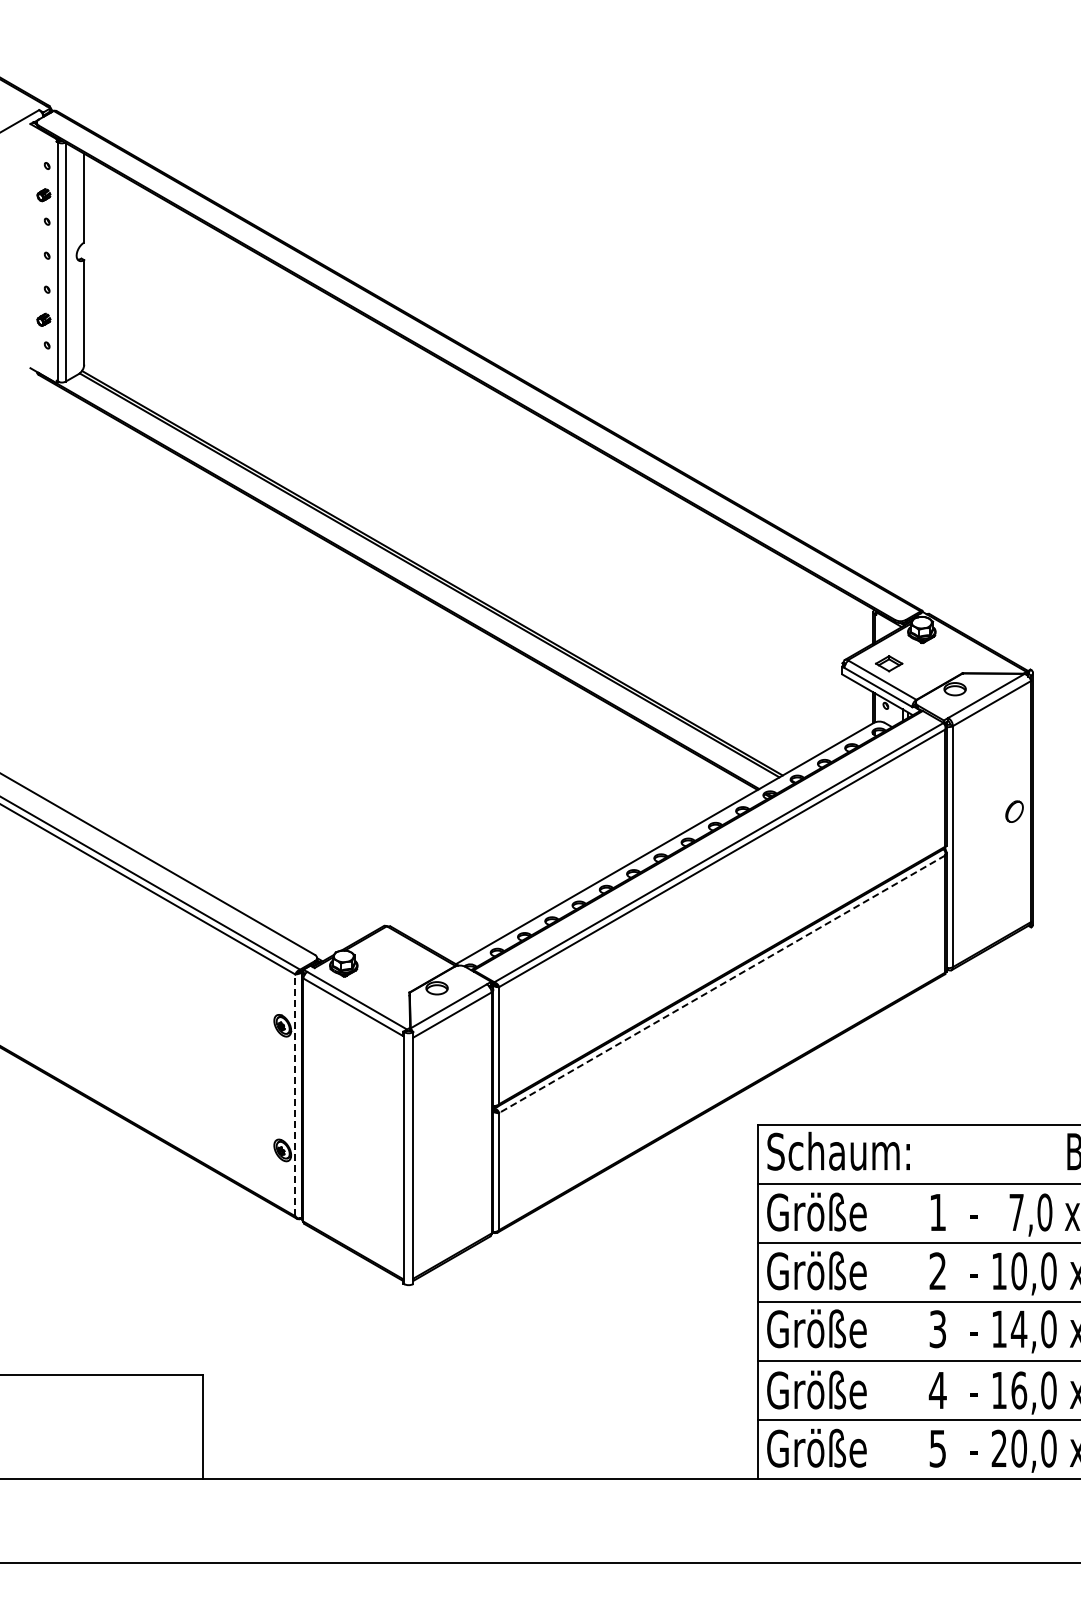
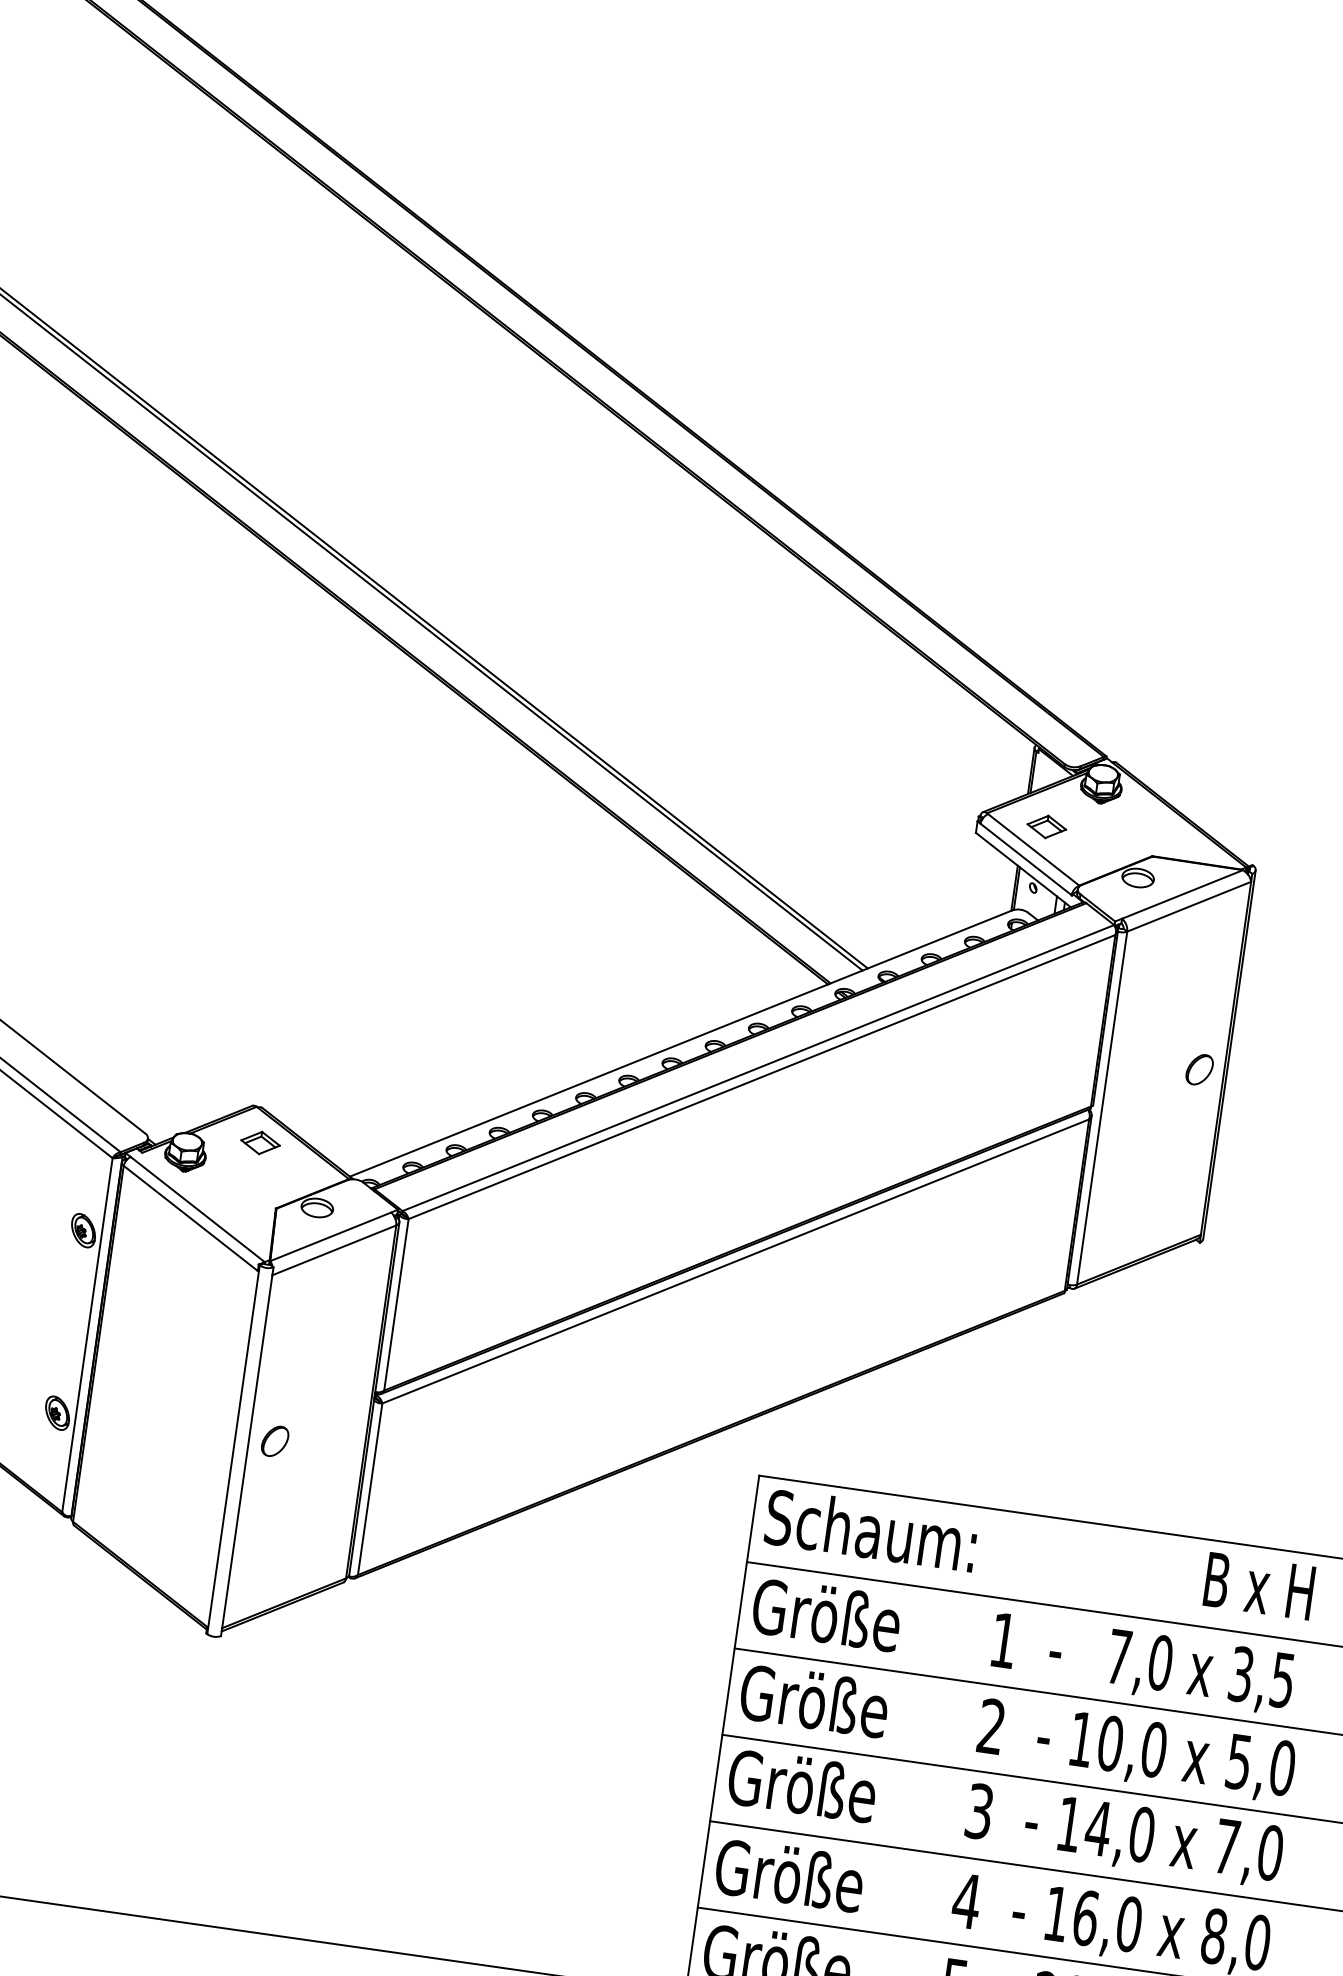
part: (392, 949) -> (260, 1141), added
line: (722, 984) -> (736, 1261), dashed -> solid
line: (295, 1095) -> (87, 1335), dashed -> solid
part: (430, 1148) -> (274, 1441), added

